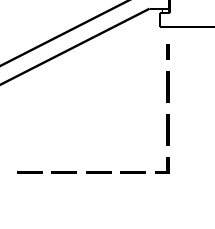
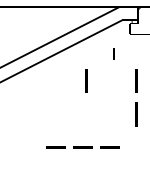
line: (167, 51) -> (113, 53), moved
line: (103, 86) -> (86, 80), added
line: (166, 165) -> (135, 142), removed
line: (29, 172) -> (28, 147), removed

